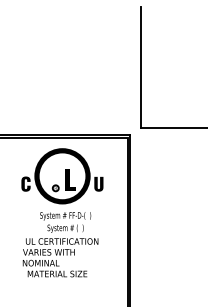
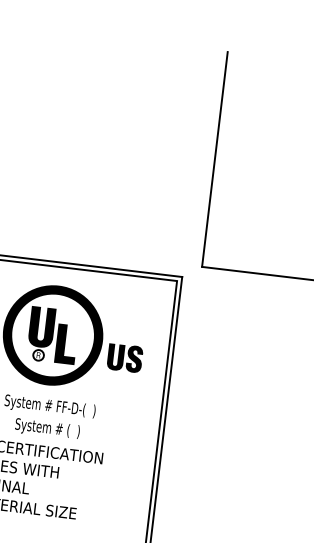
fill: (55, 172) -> (41, 327), added
fill: (109, 183) -> (134, 358), added

